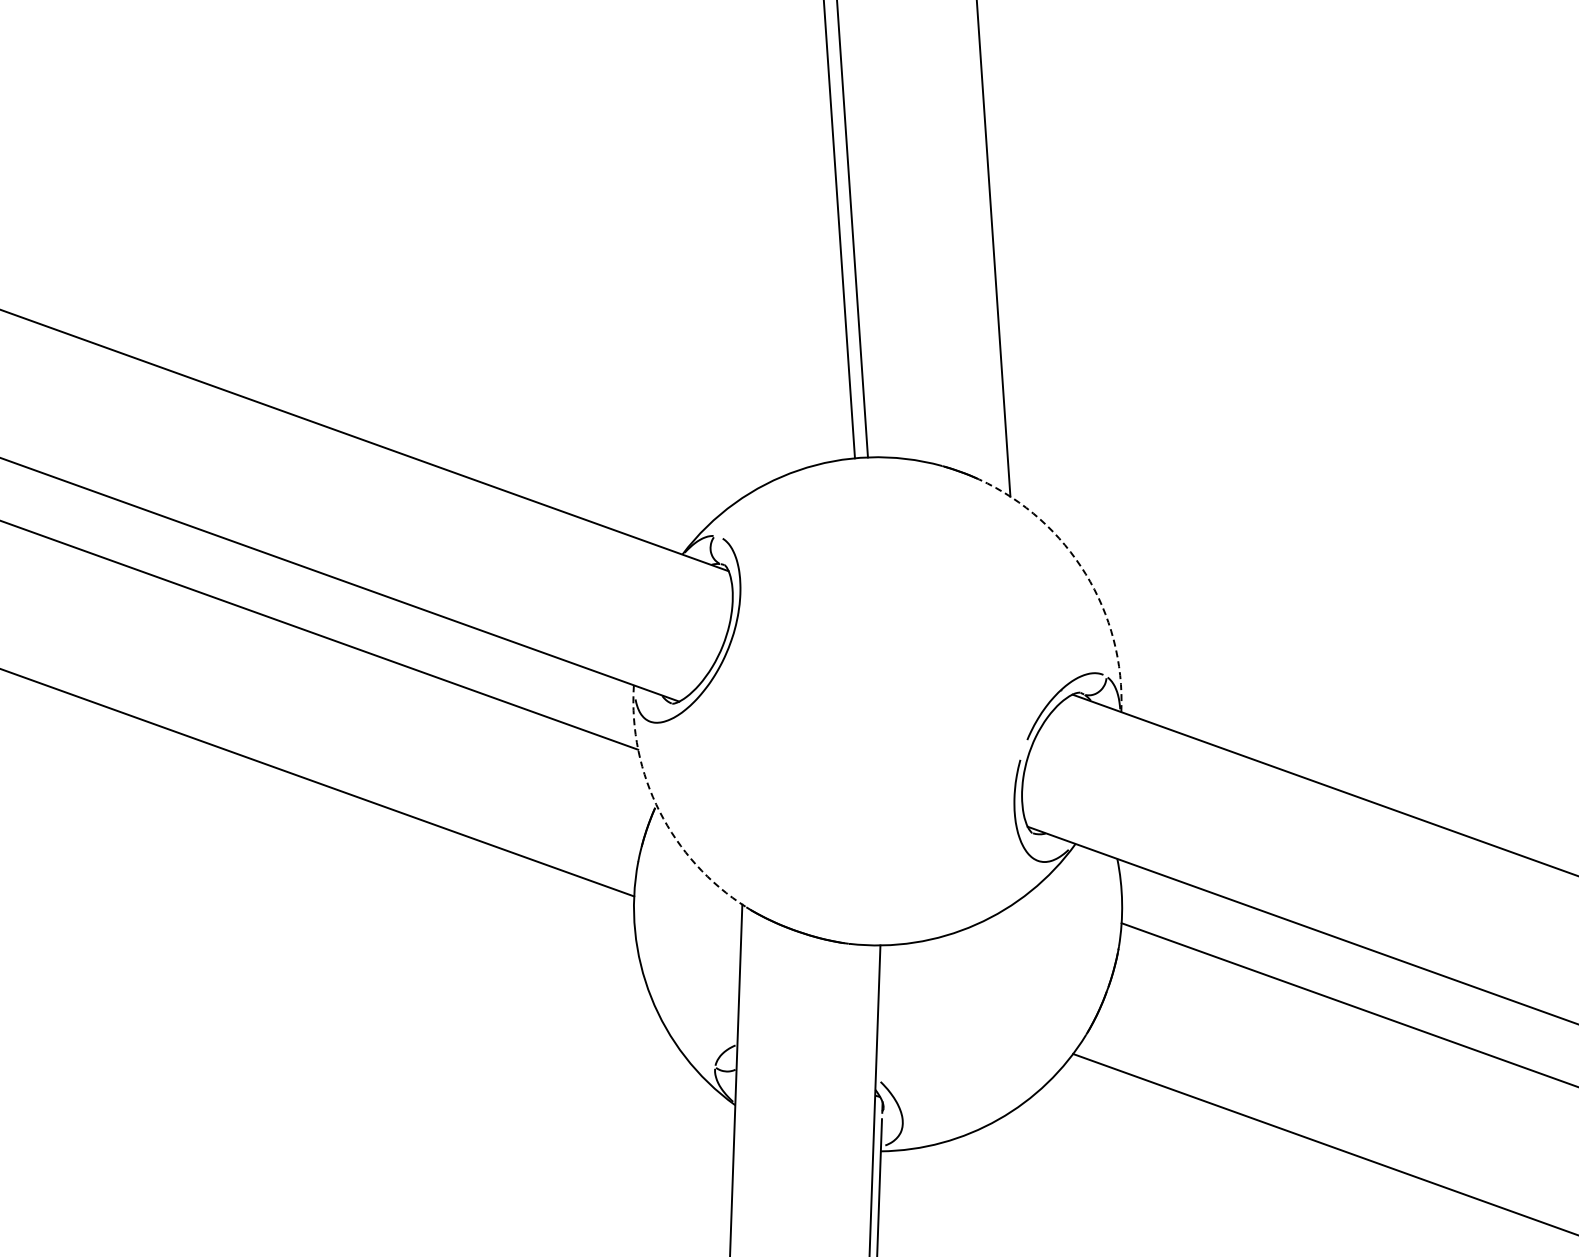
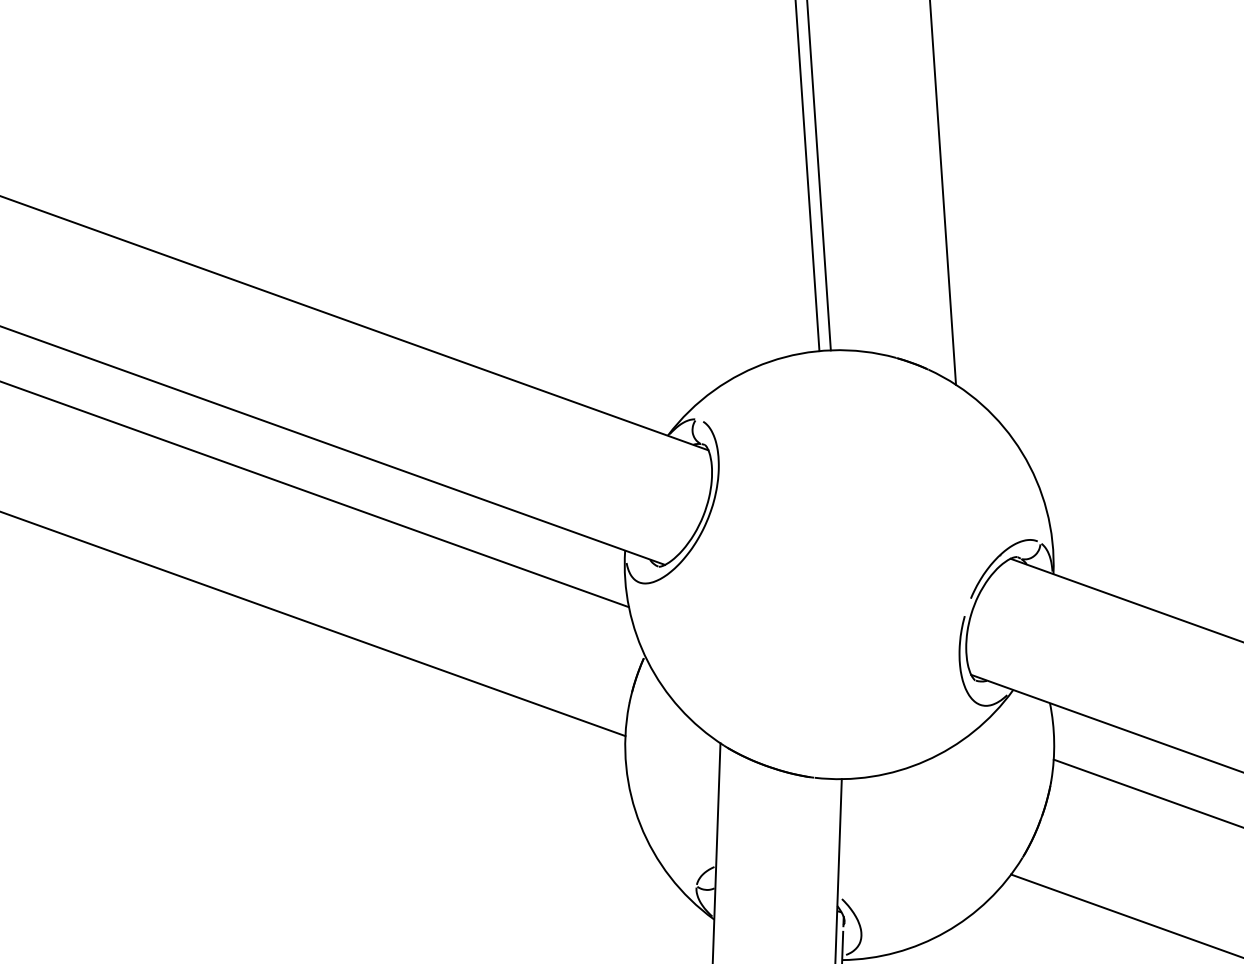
arc: (1085, 574) -> (1021, 453), dashed -> solid
arc: (659, 811) -> (647, 661), dashed -> solid

